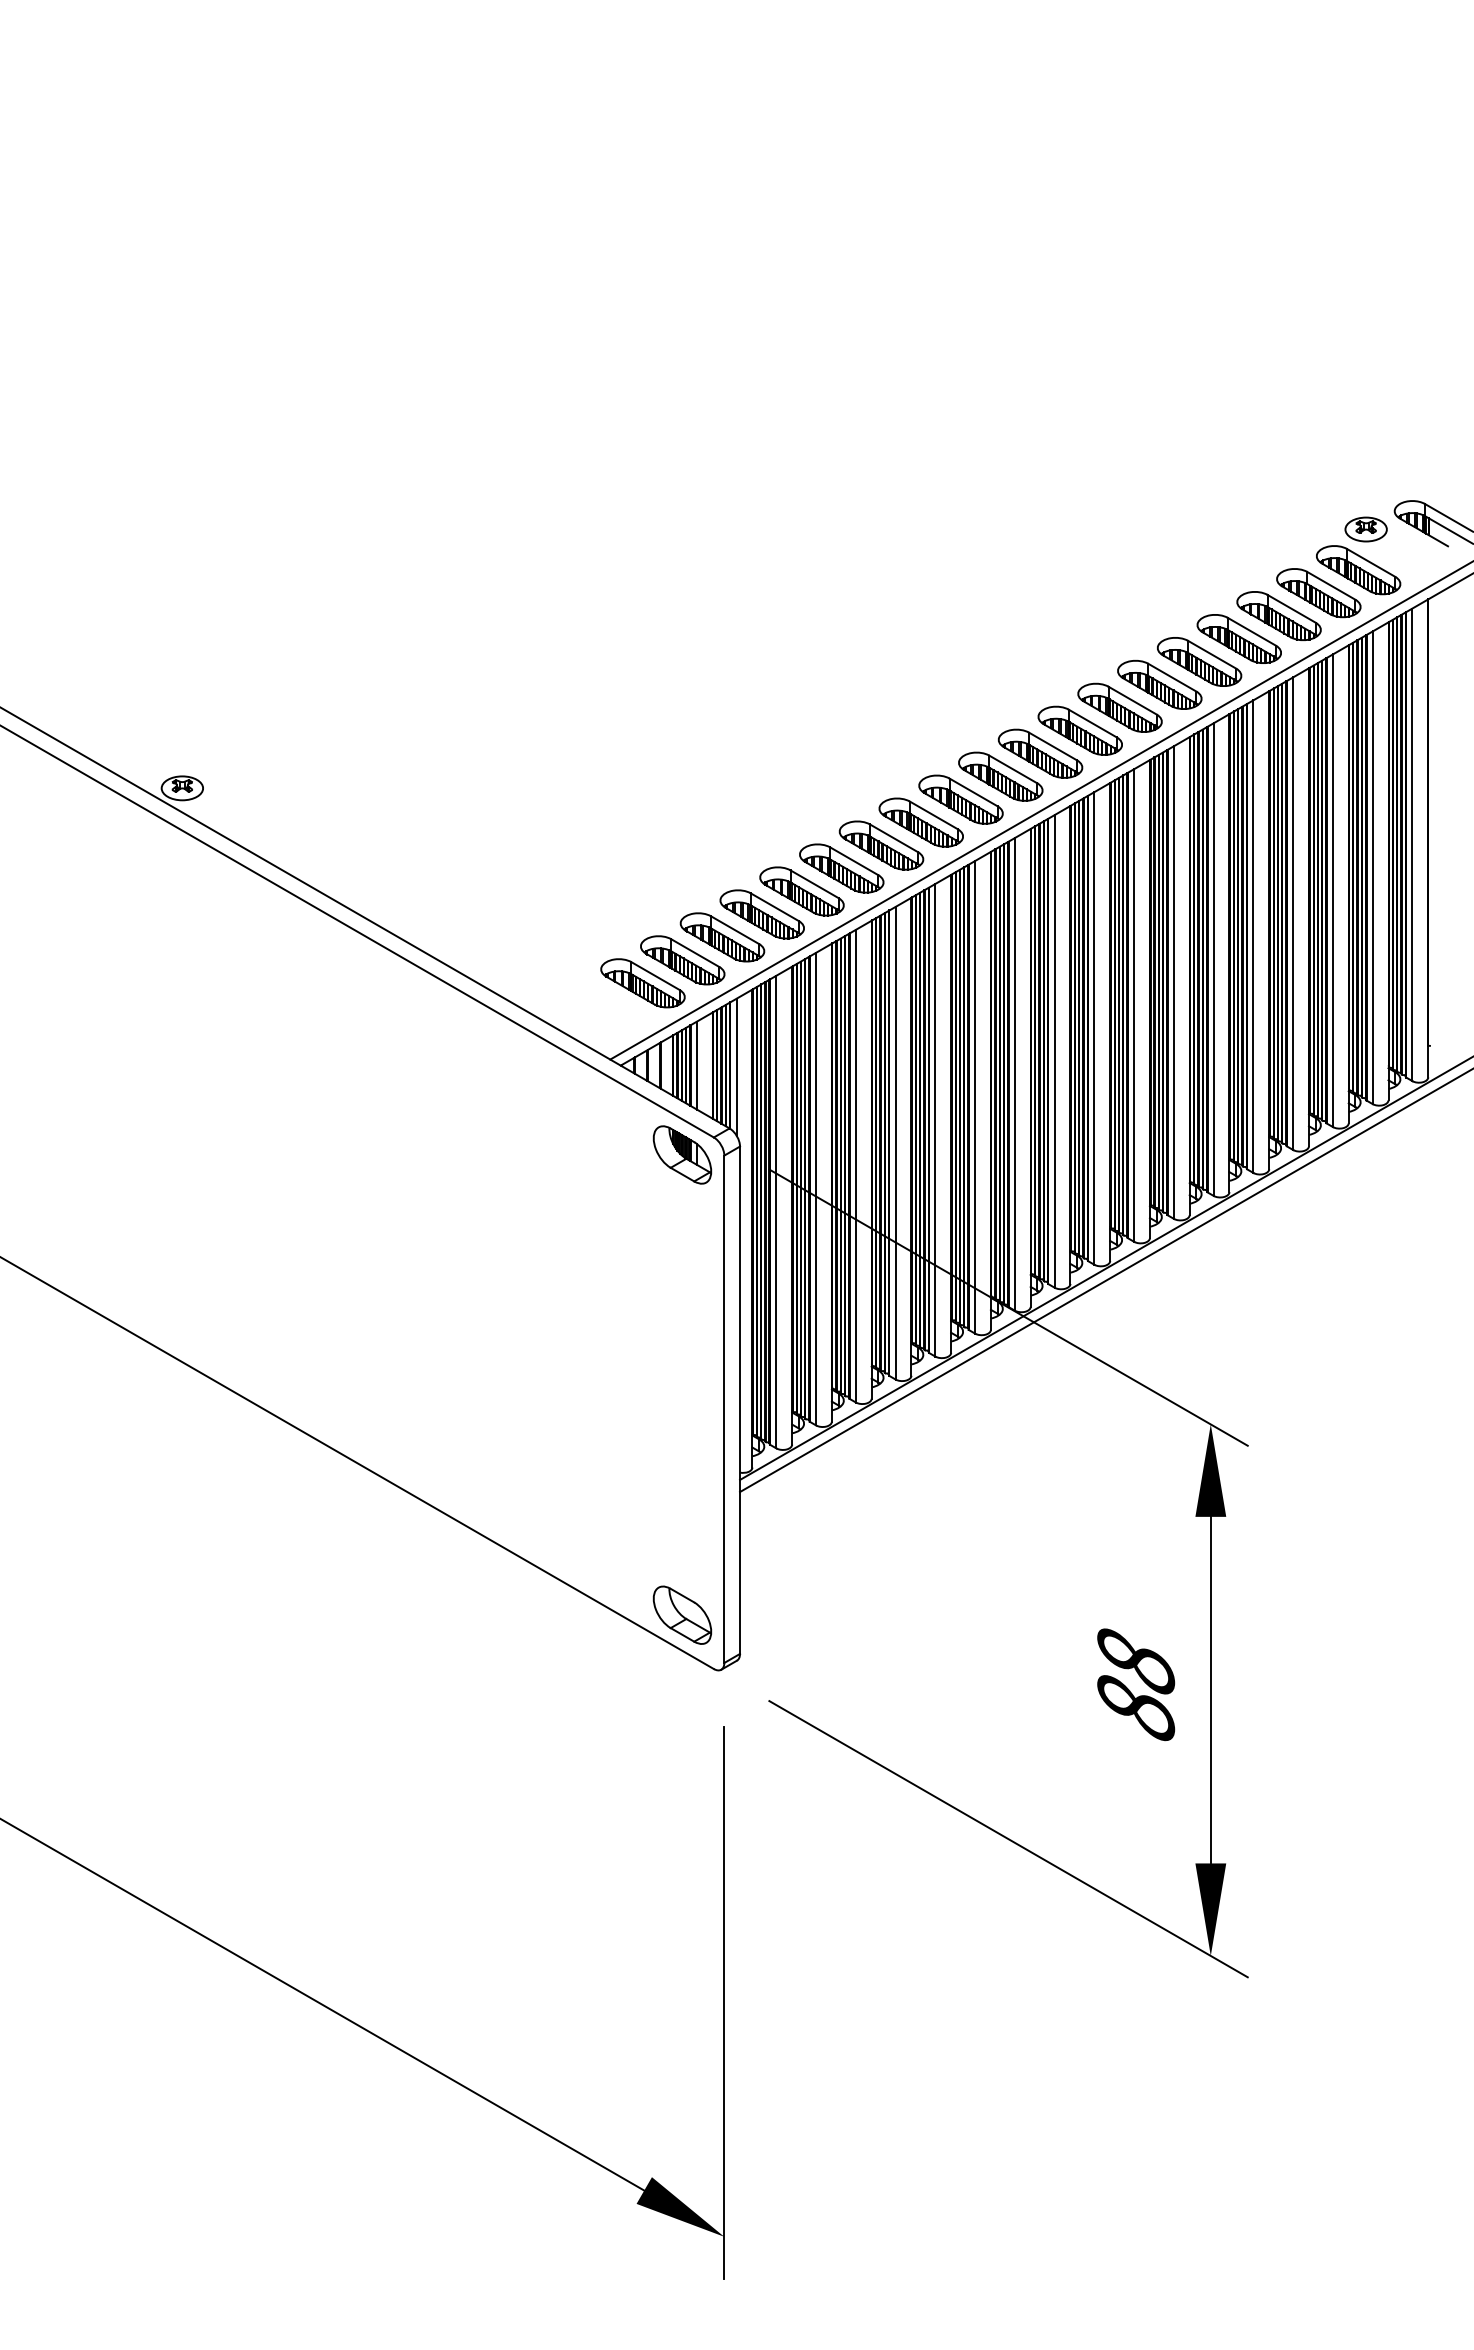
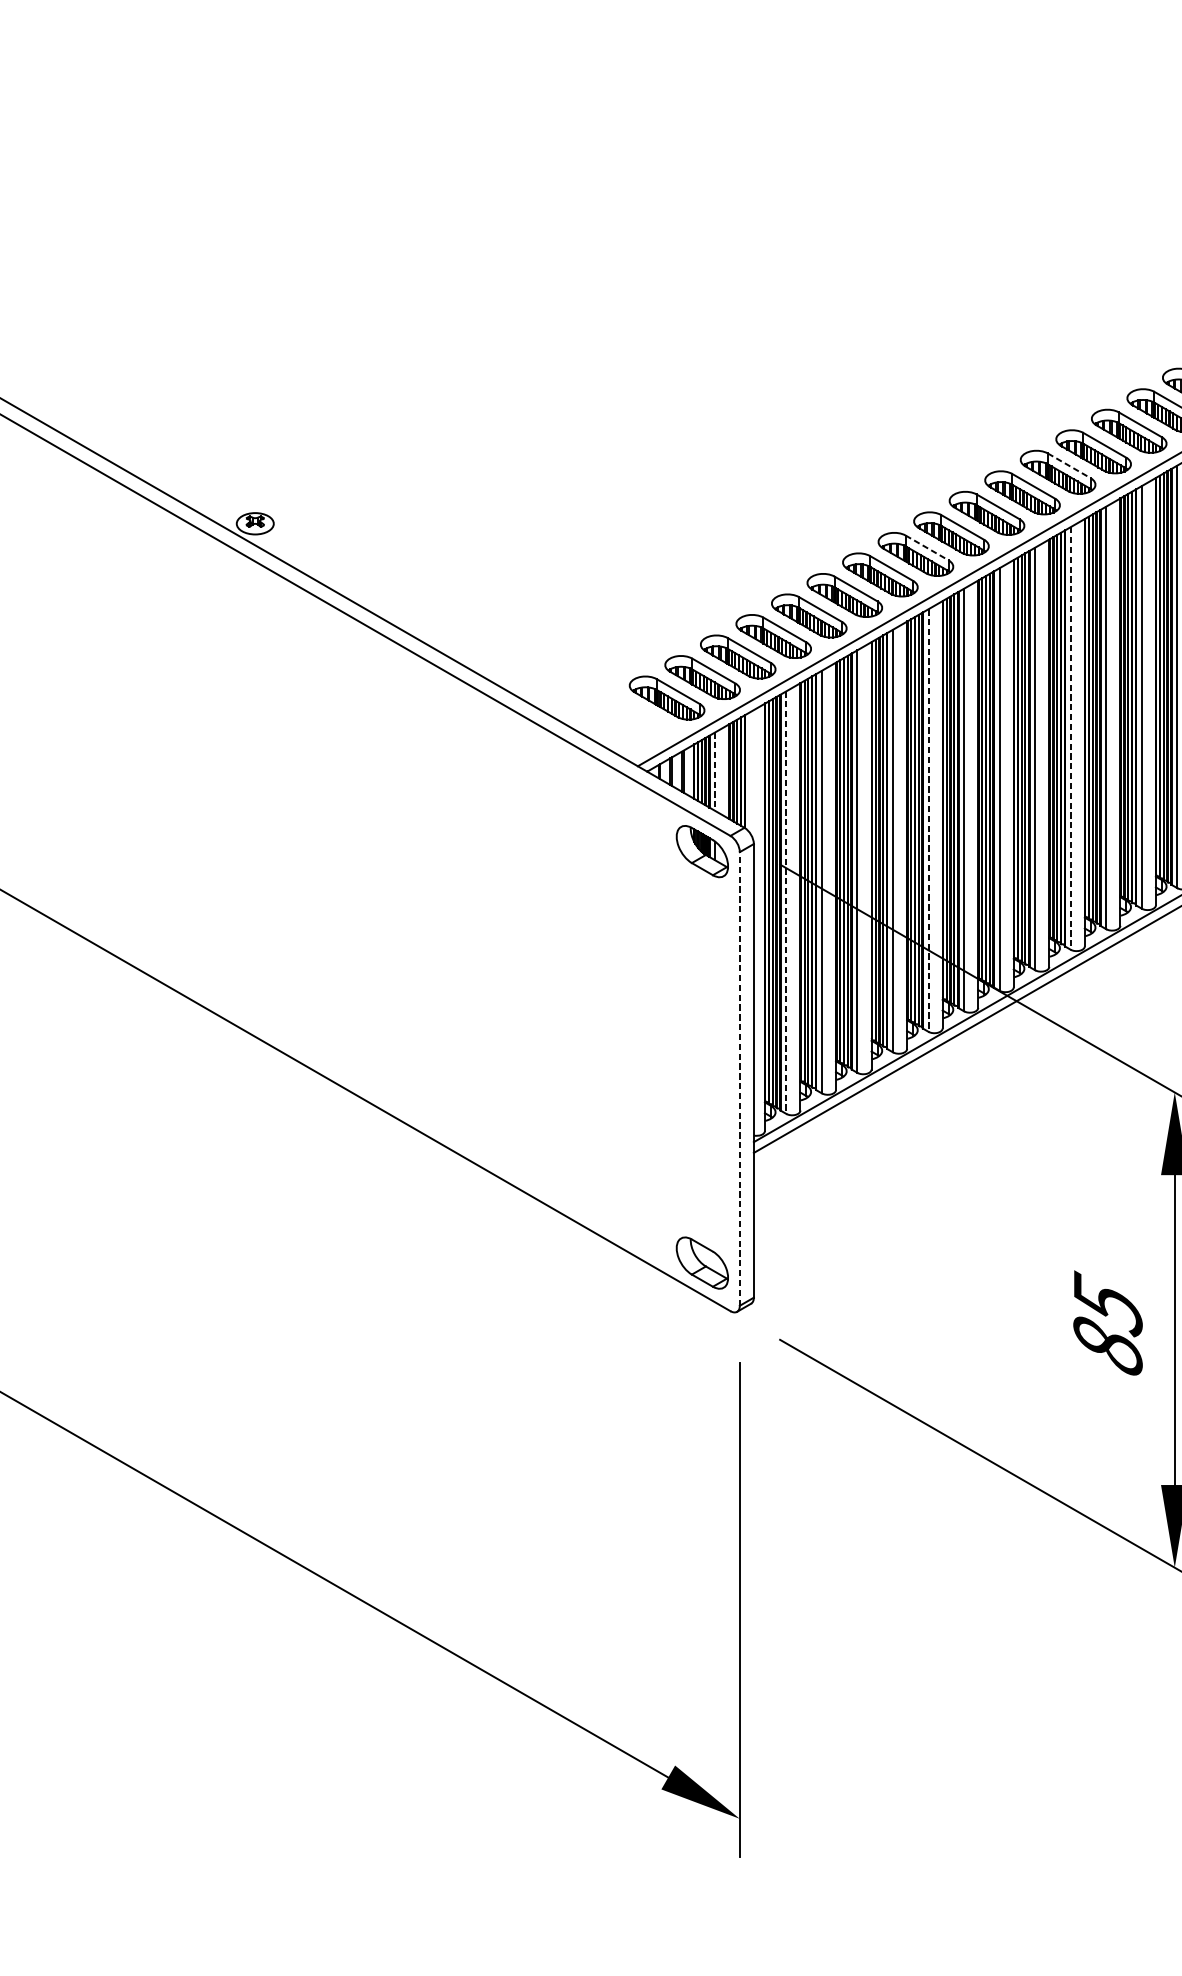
line: (1092, 723) -> (1069, 465), solid -> dashed
line: (933, 815) -> (926, 548), solid -> dashed
line: (1094, 1028) -> (1070, 738), solid -> dashed
line: (696, 1065) -> (714, 771), solid -> dashed
line: (736, 1066) -> (750, 772), removed
line: (935, 1120) -> (928, 820), solid -> dashed
line: (776, 1212) -> (786, 903), solid -> dashed
line: (724, 1409) -> (739, 1079), solid -> dashed
text: (1136, 1660) -> (1108, 1303), 88 -> 85

